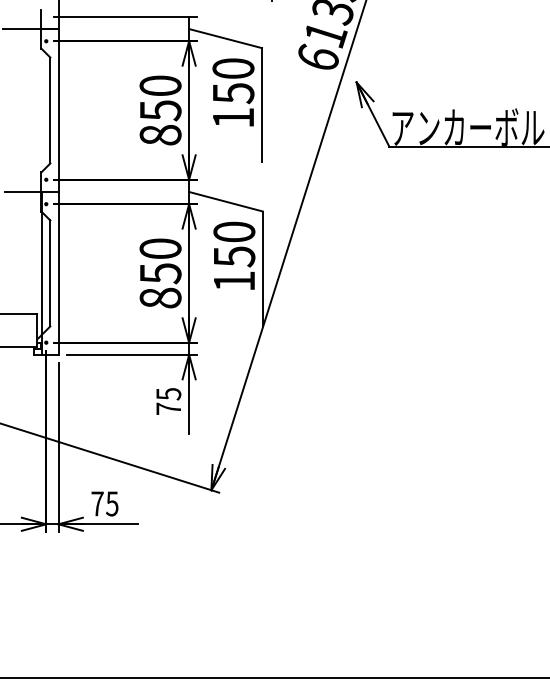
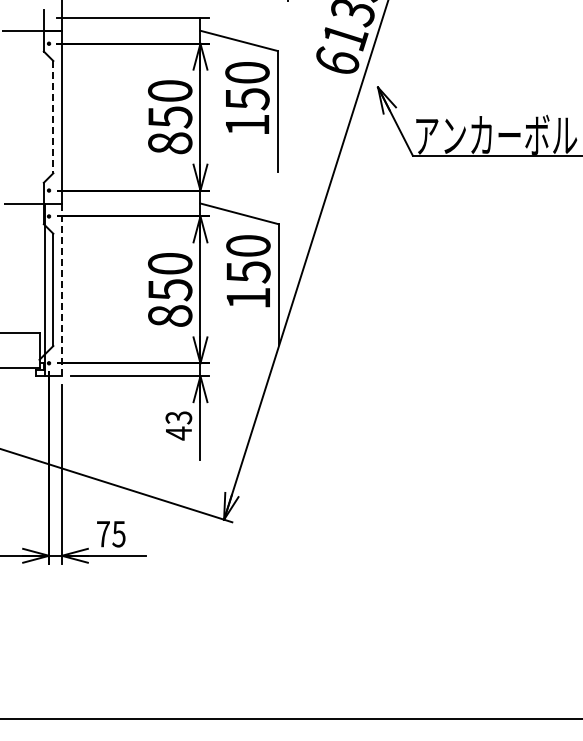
line: (50, 110) -> (53, 117), solid -> dashed
line: (58, 274) -> (61, 290), solid -> dashed
text: (168, 401) -> (178, 425), 75 -> 43

